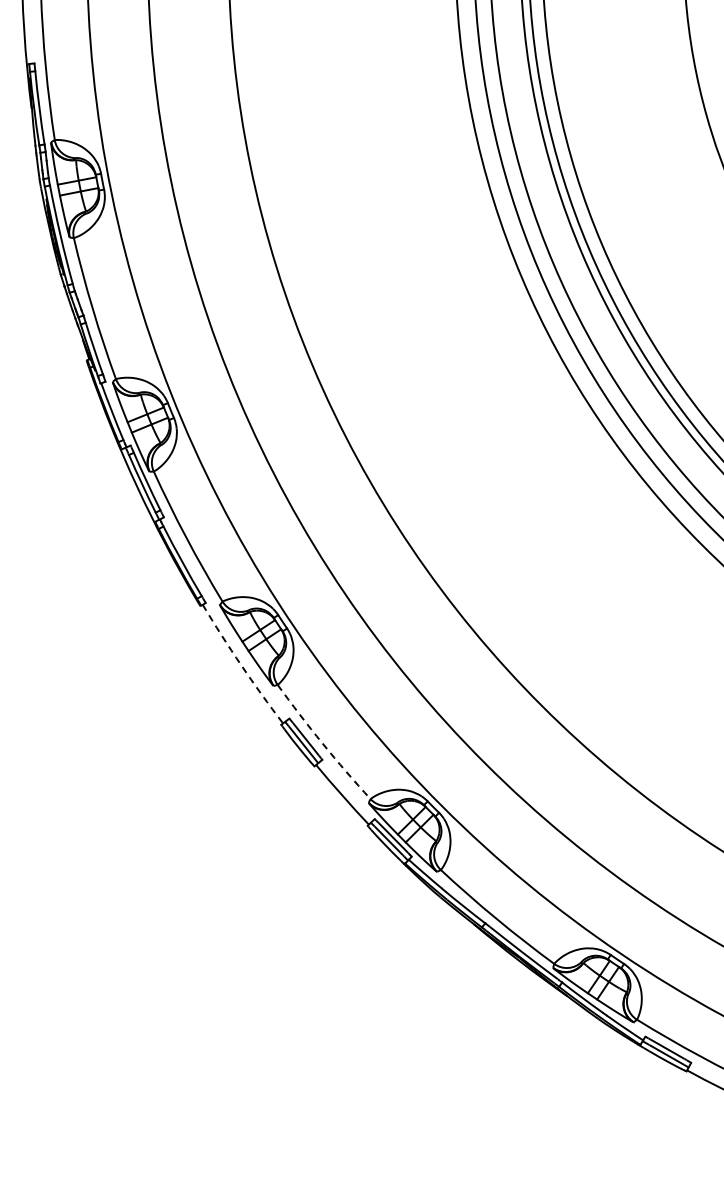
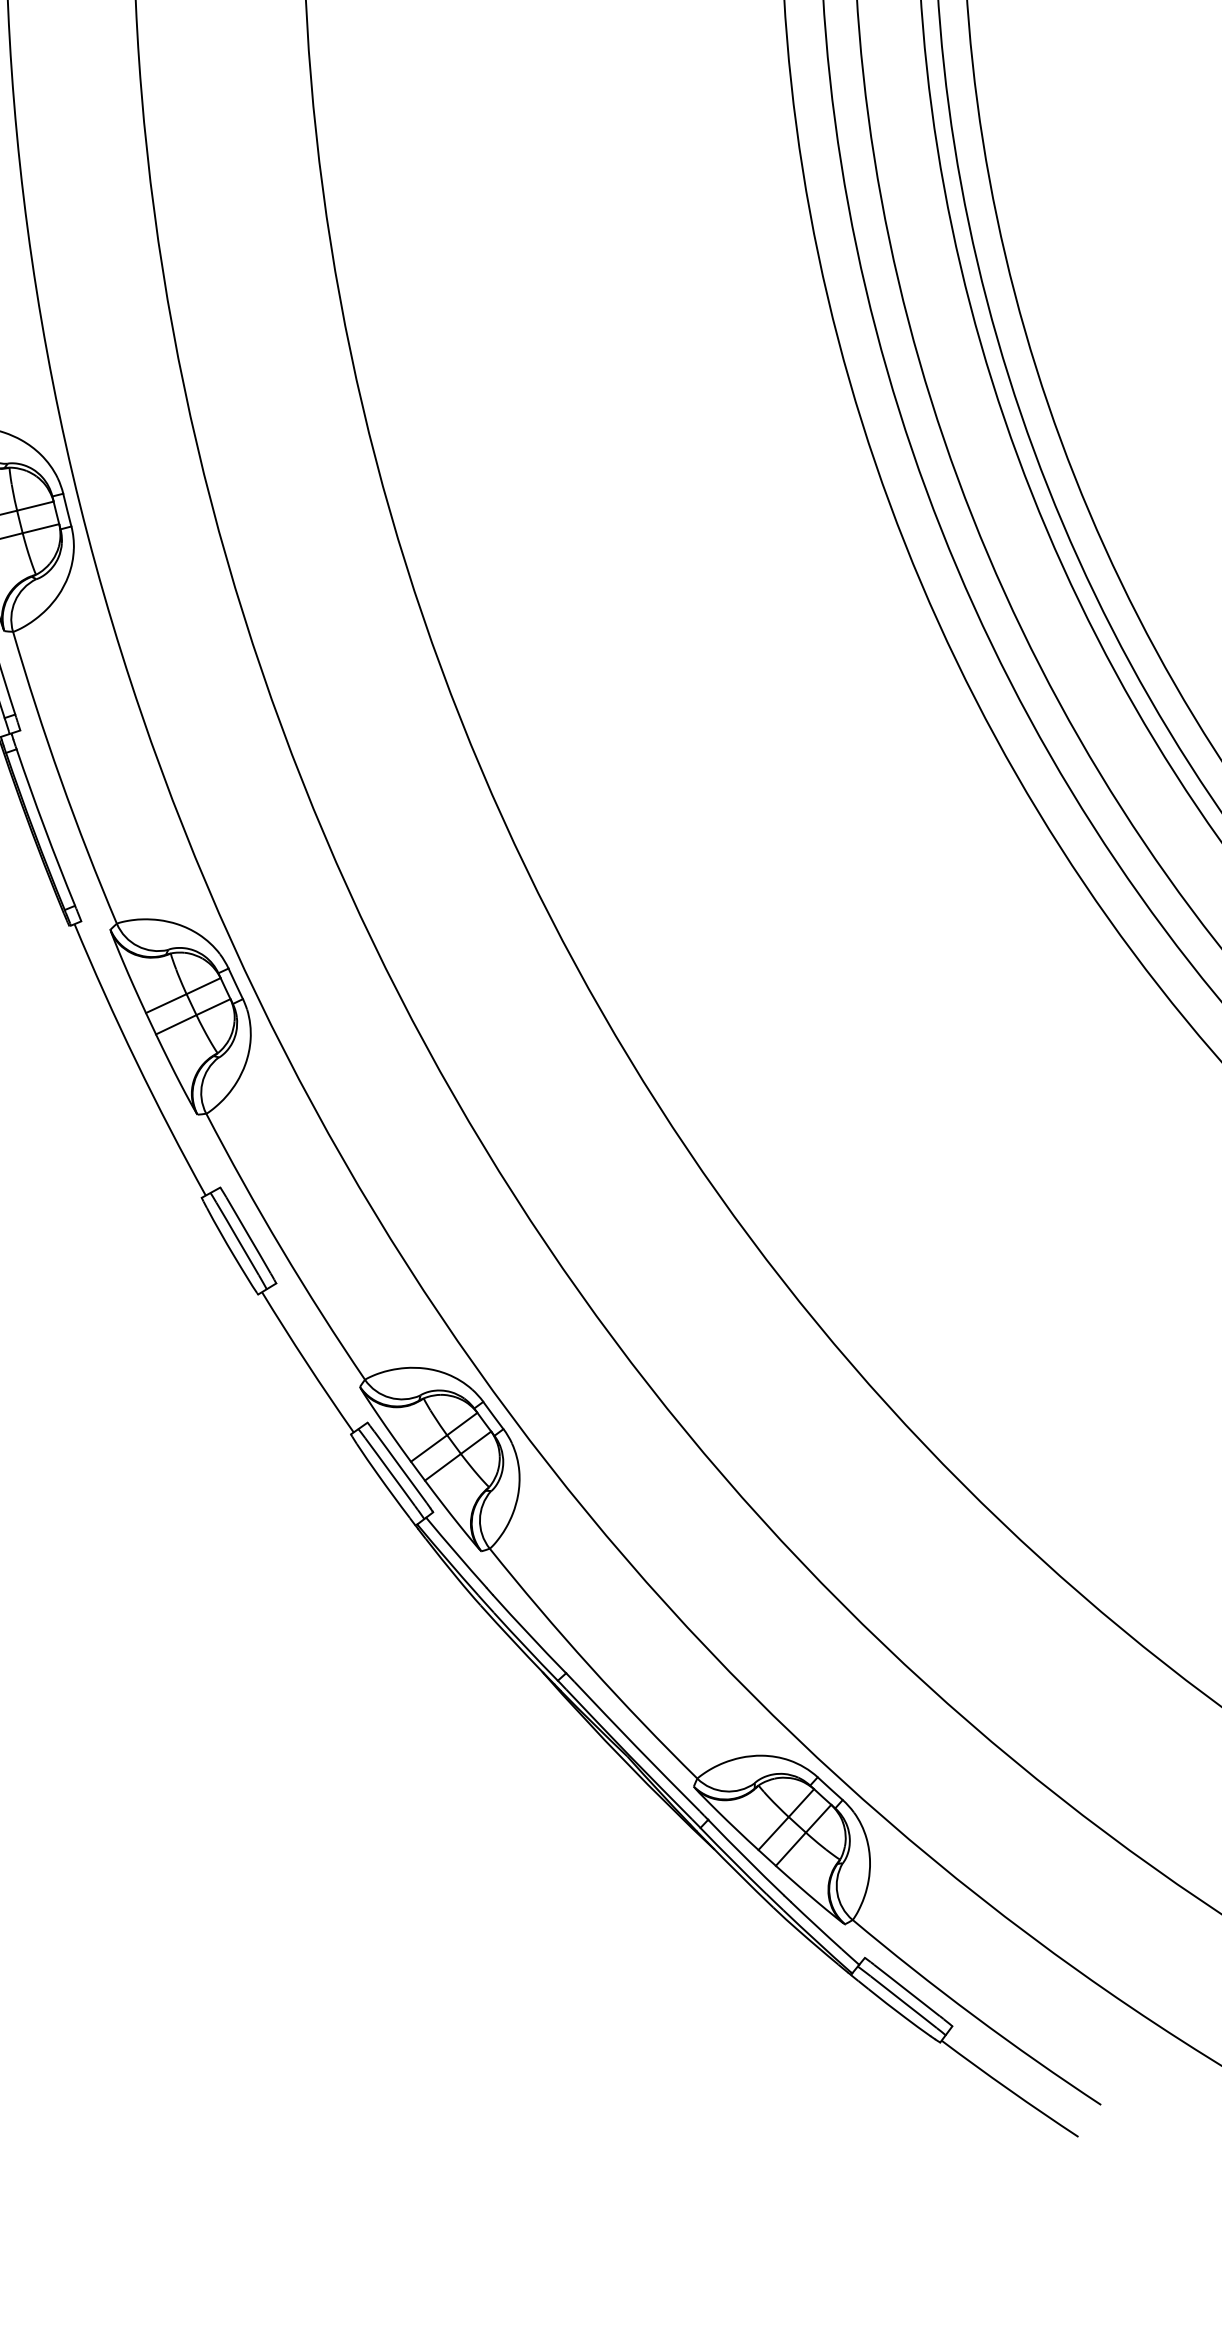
arc: (241, 665) -> (136, 1062), dashed -> solid
arc: (322, 743) -> (281, 1249), dashed -> solid

